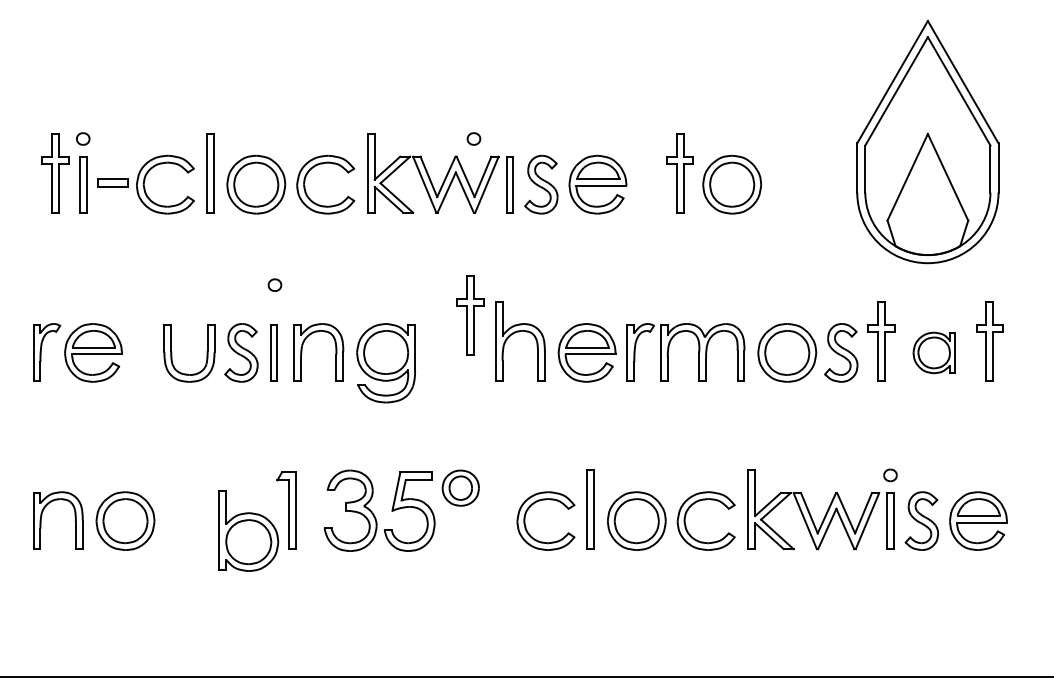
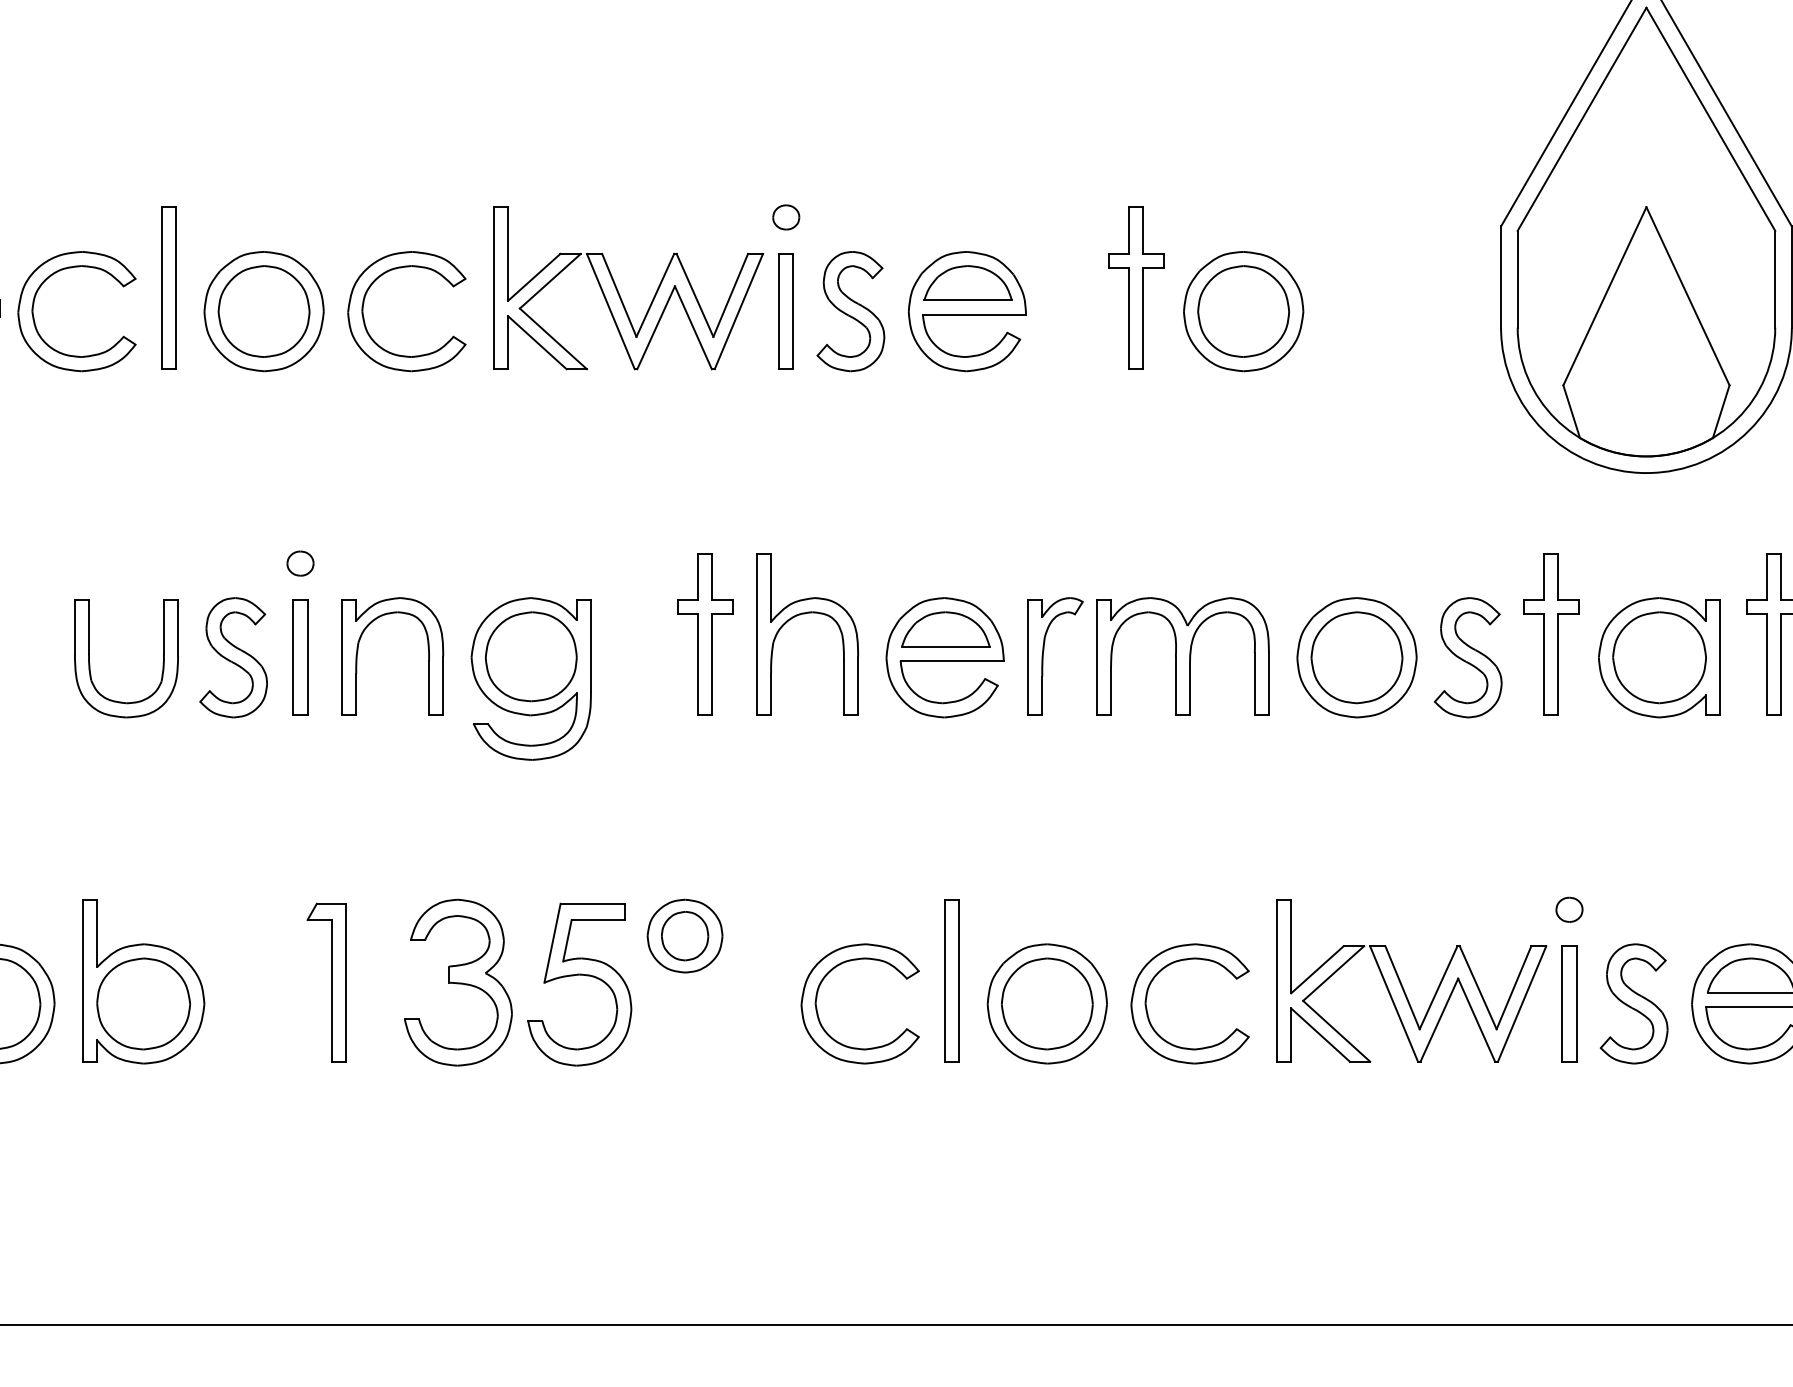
part: (473, 138) -> (785, 216), moved
part: (274, 284) -> (299, 562), moved
part: (470, 315) -> (705, 634), moved
part: (933, 352) -> (1658, 656), size x1.43
part: (248, 530) -> (143, 980), moved

